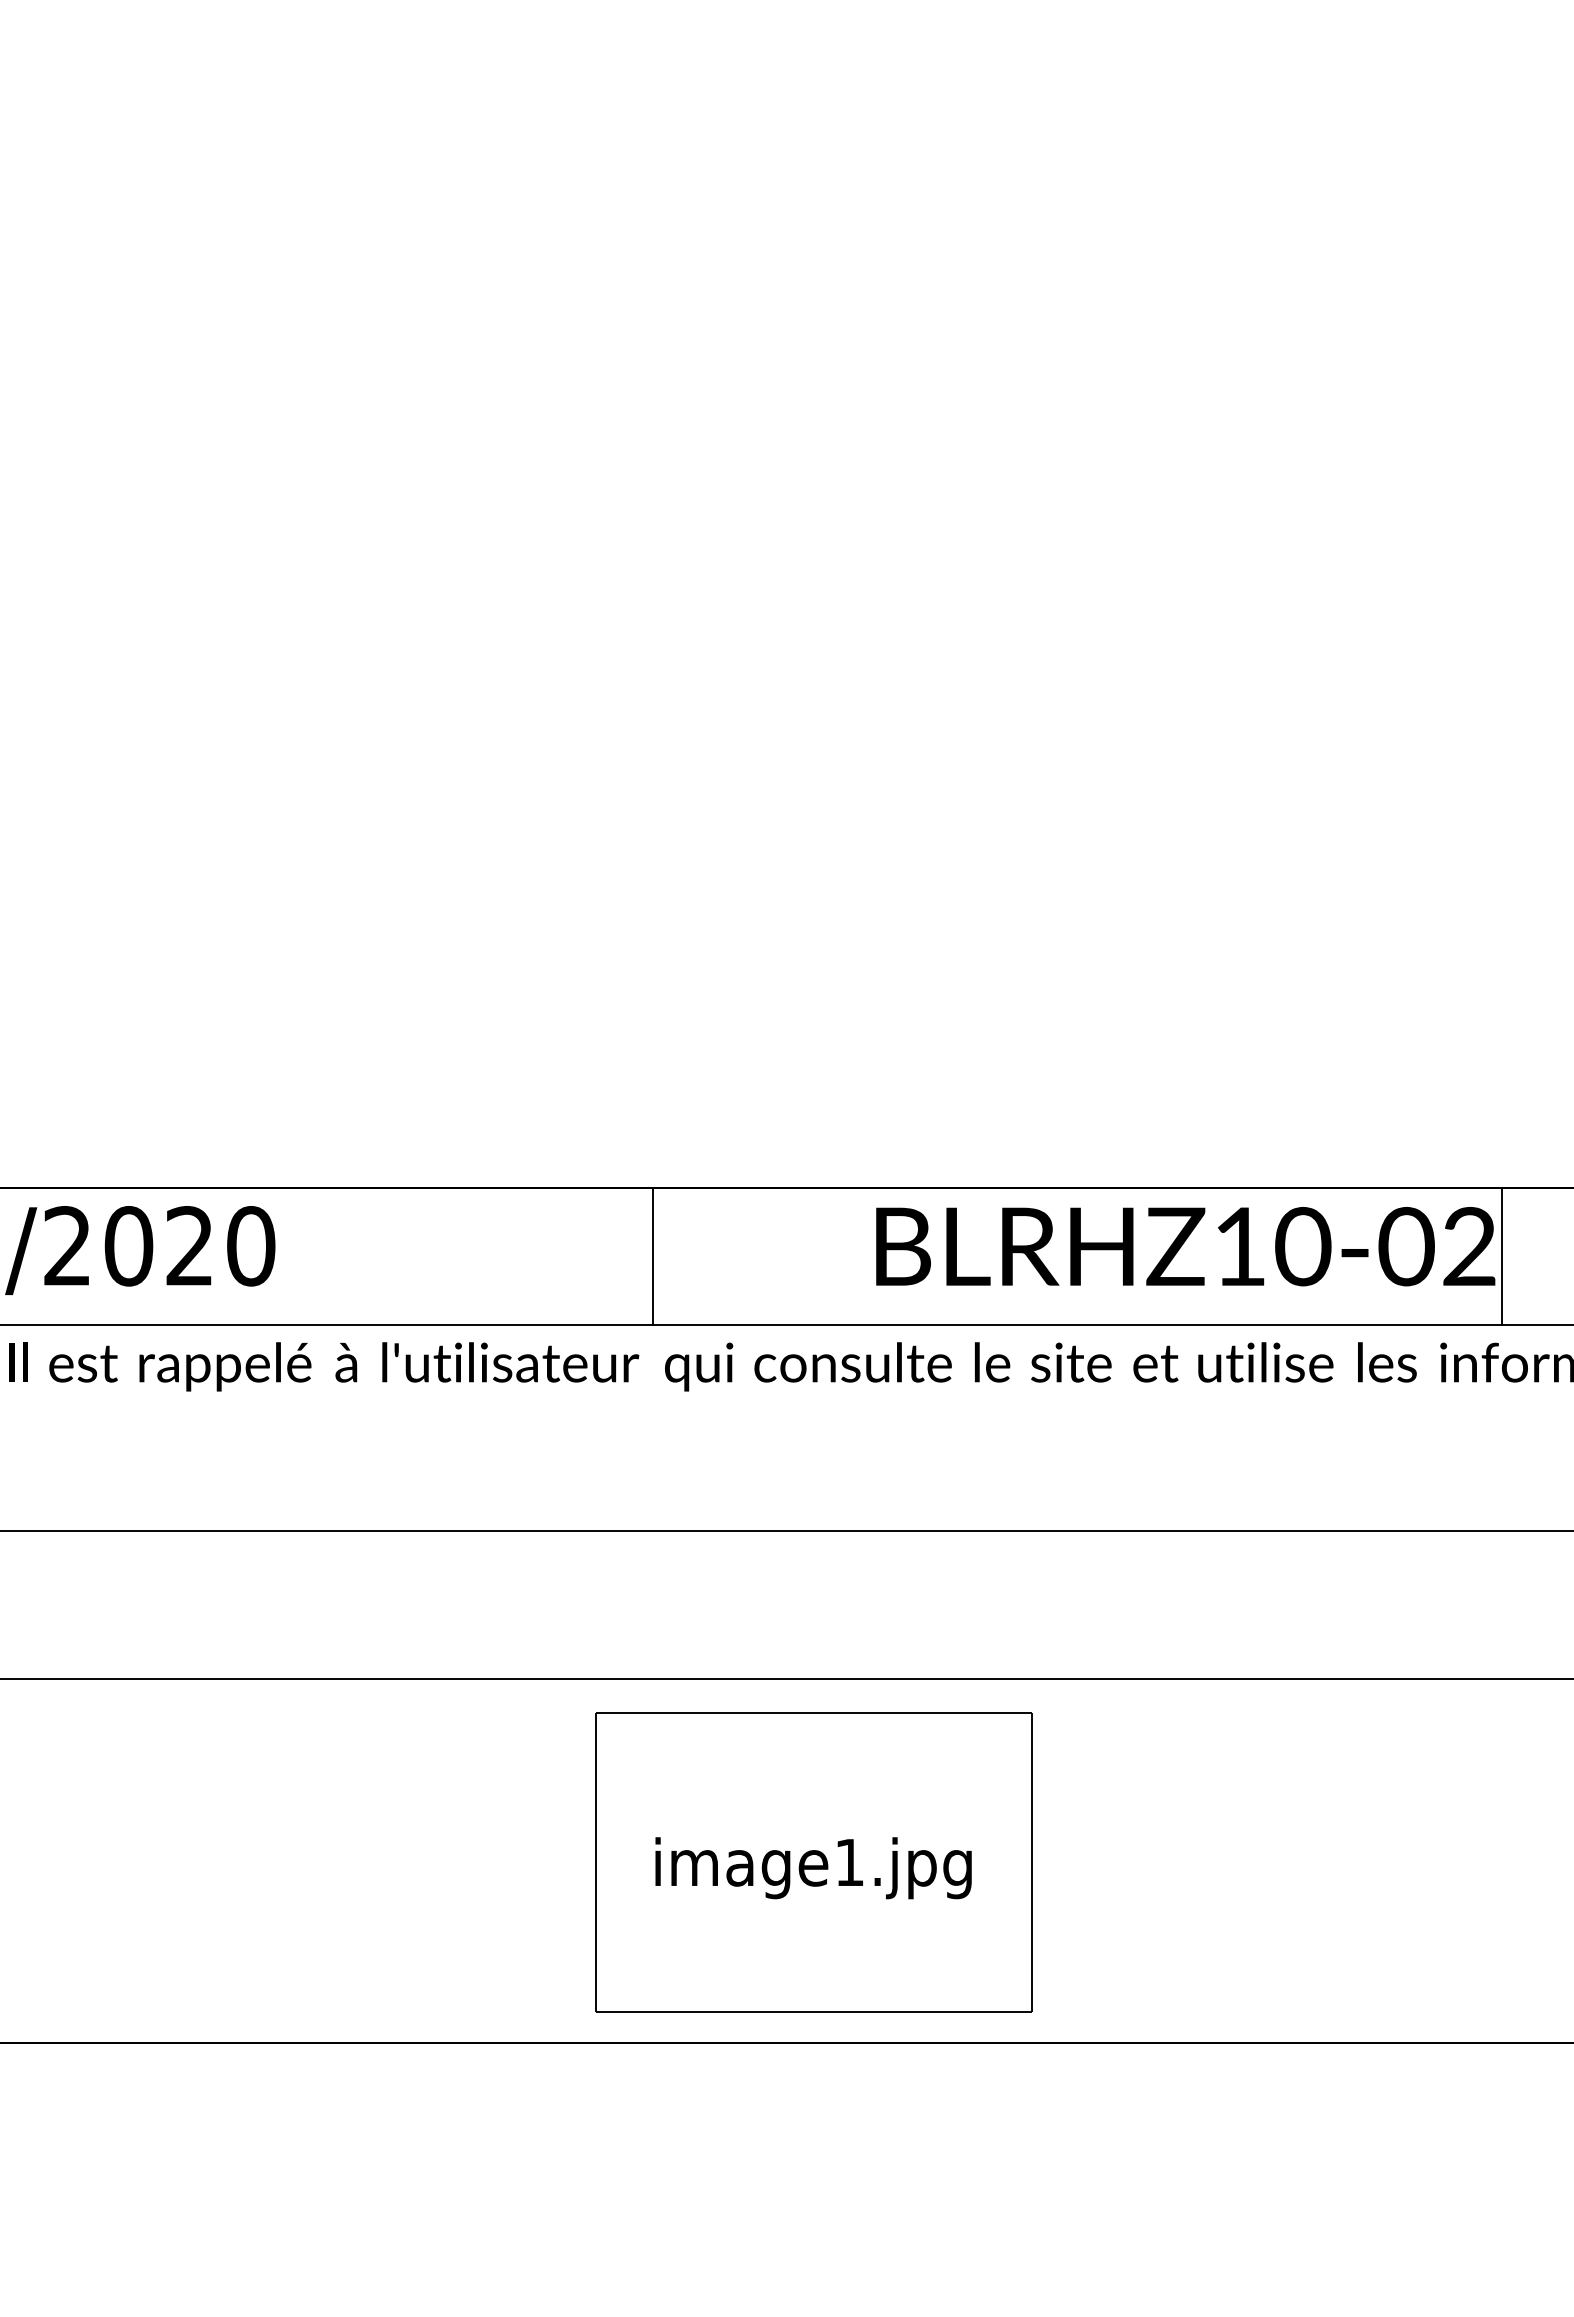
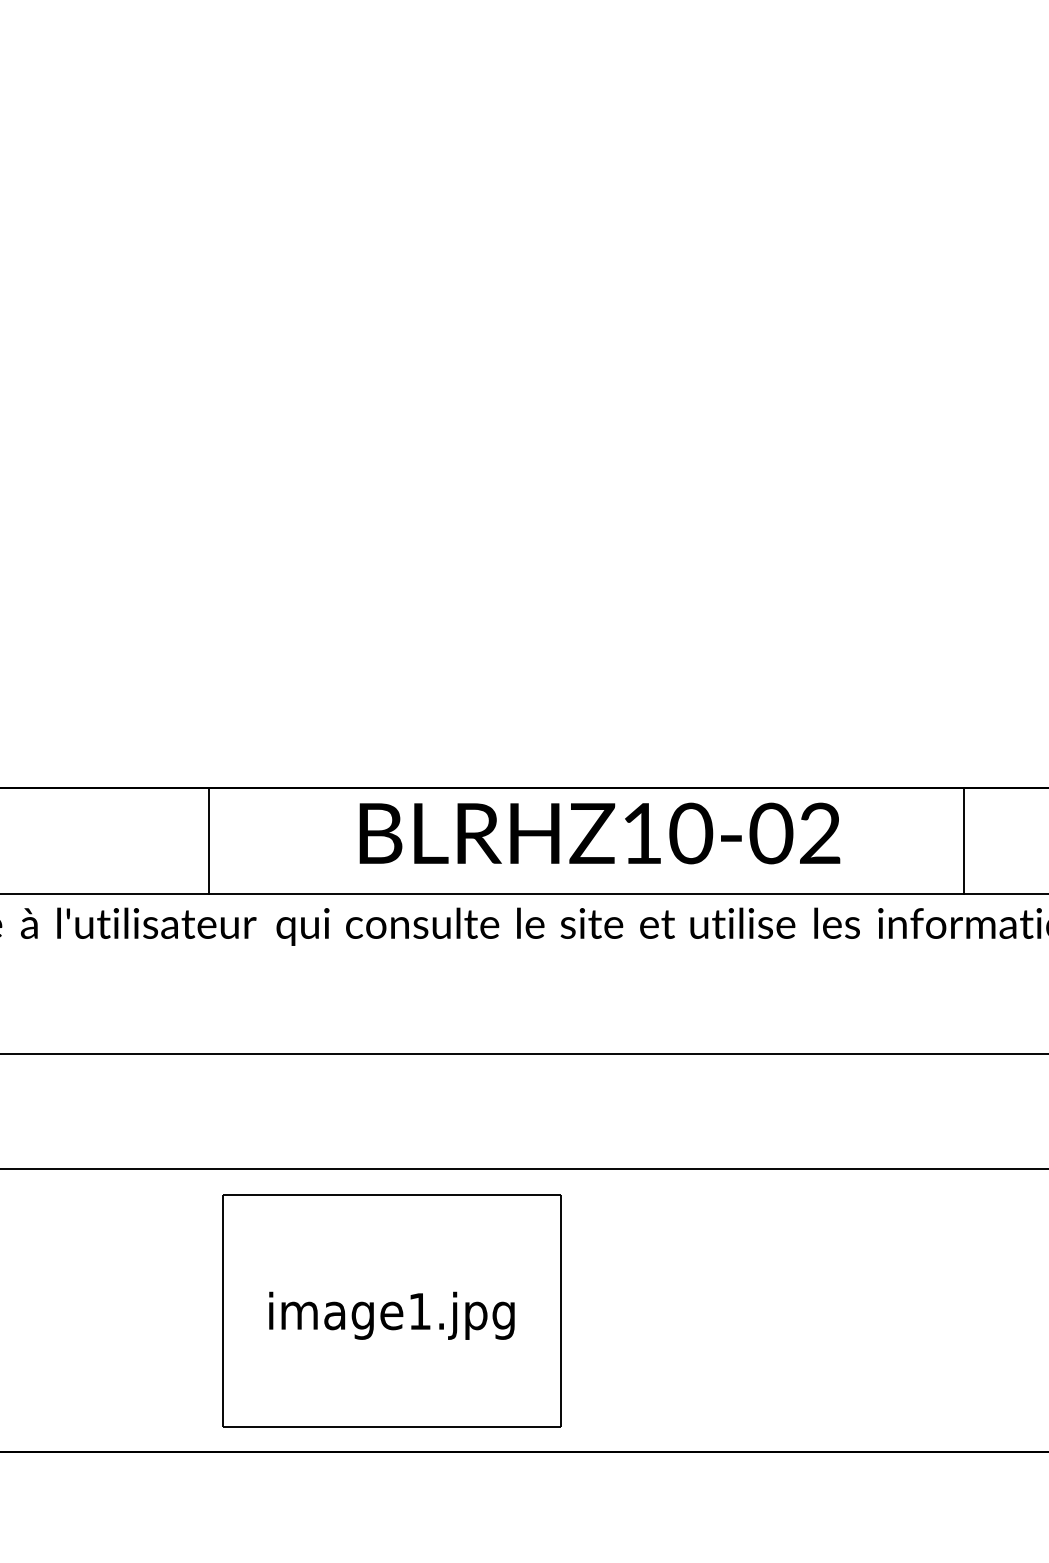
text: (1185, 1246) -> (599, 833), moved
line: (652, 1255) -> (208, 840), moved
line: (1502, 1255) -> (963, 840), moved

